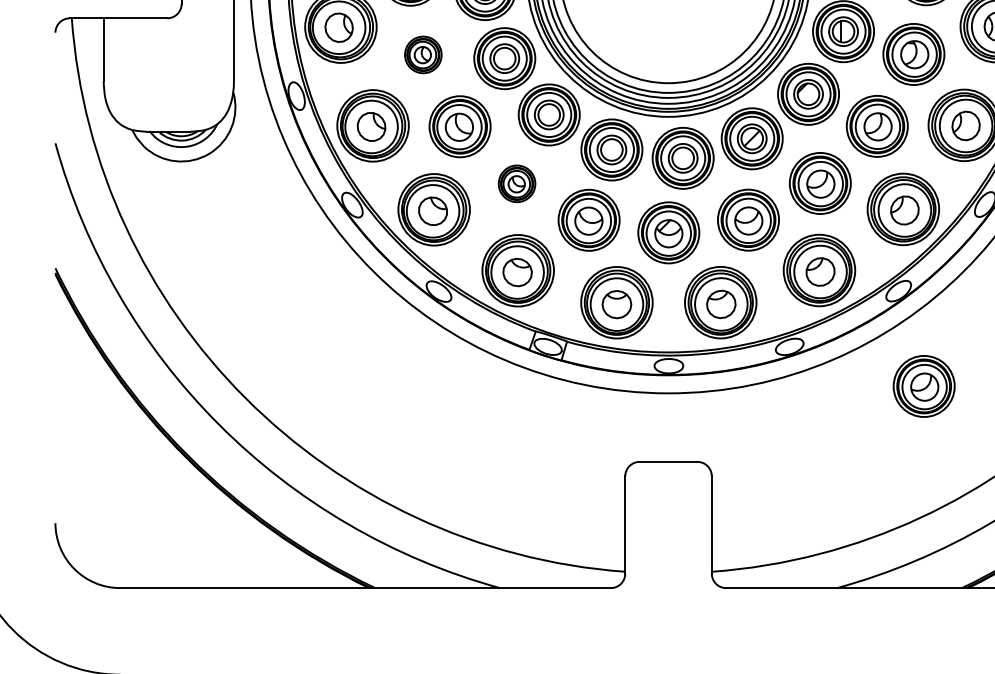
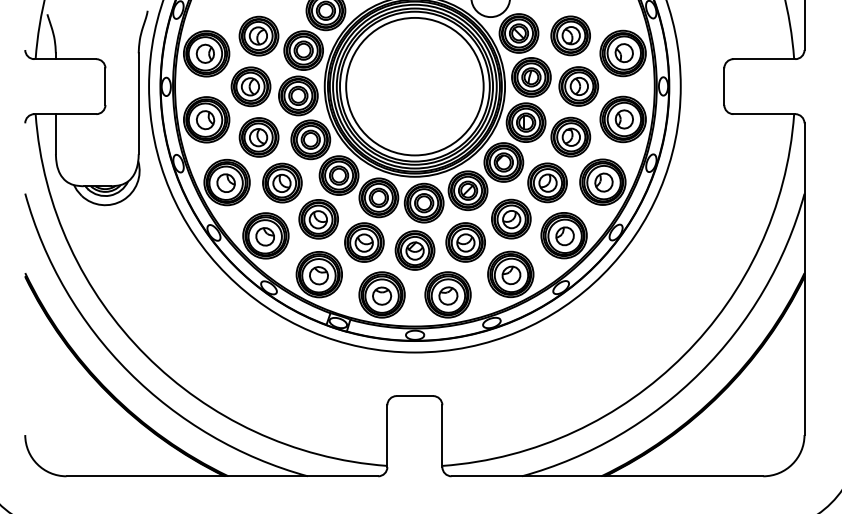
part: (422, 54) -> (258, 137), size x1.67
part: (516, 184) -> (318, 219), size x1.67
part: (924, 385) -> (577, 347), removed

